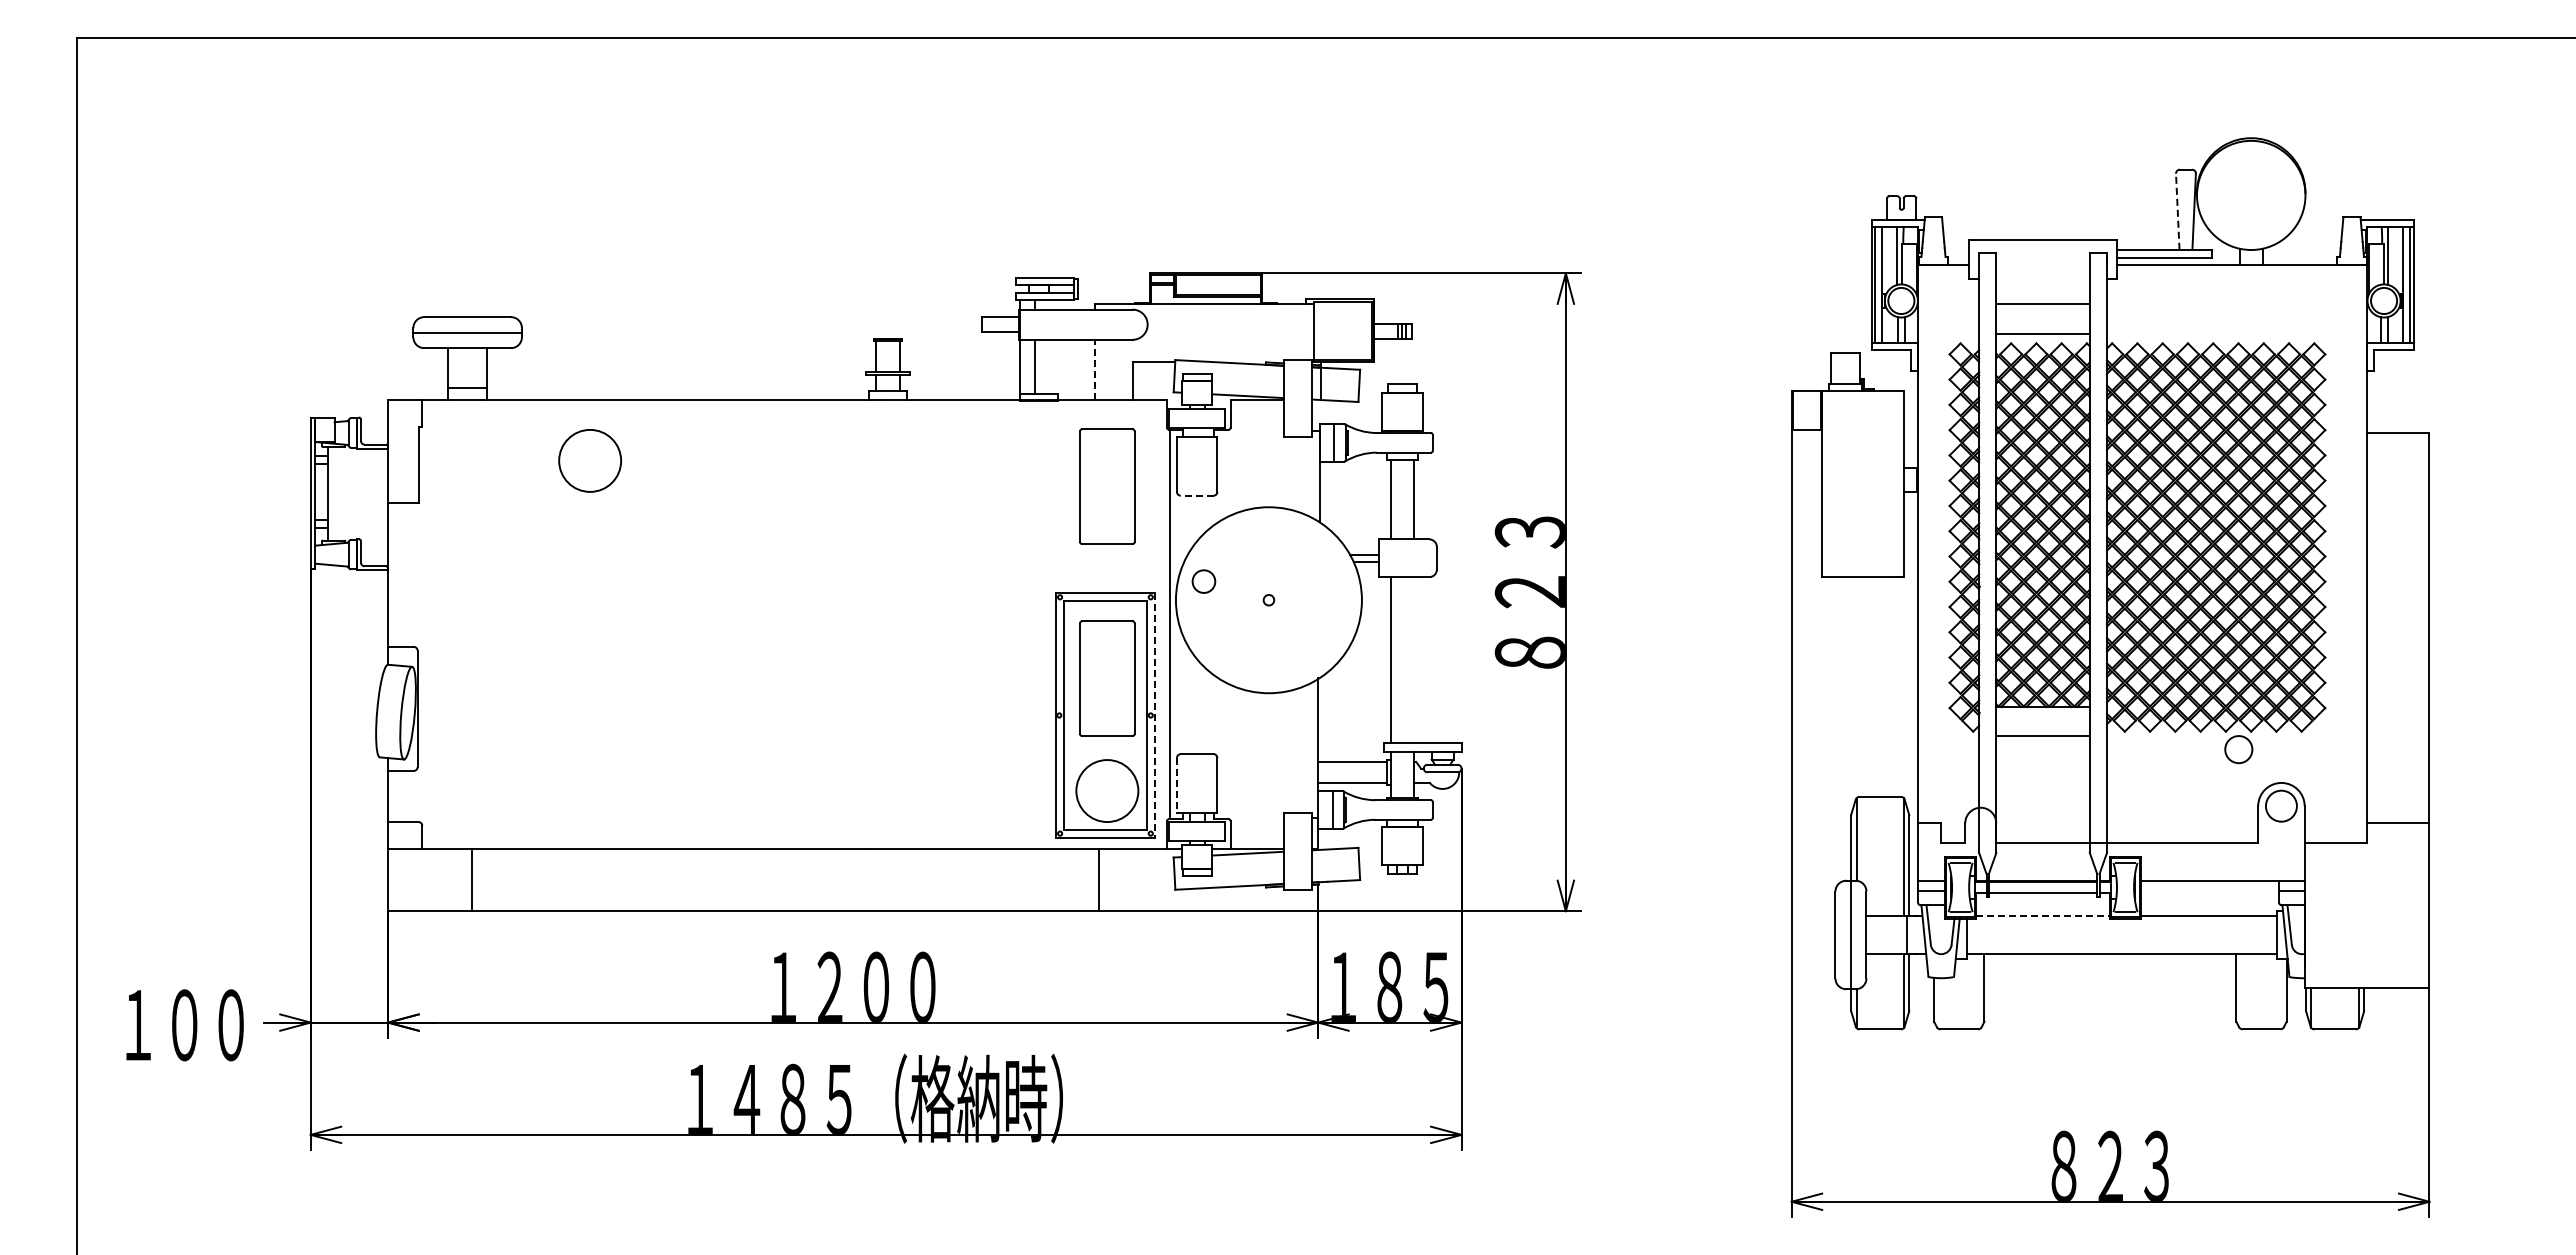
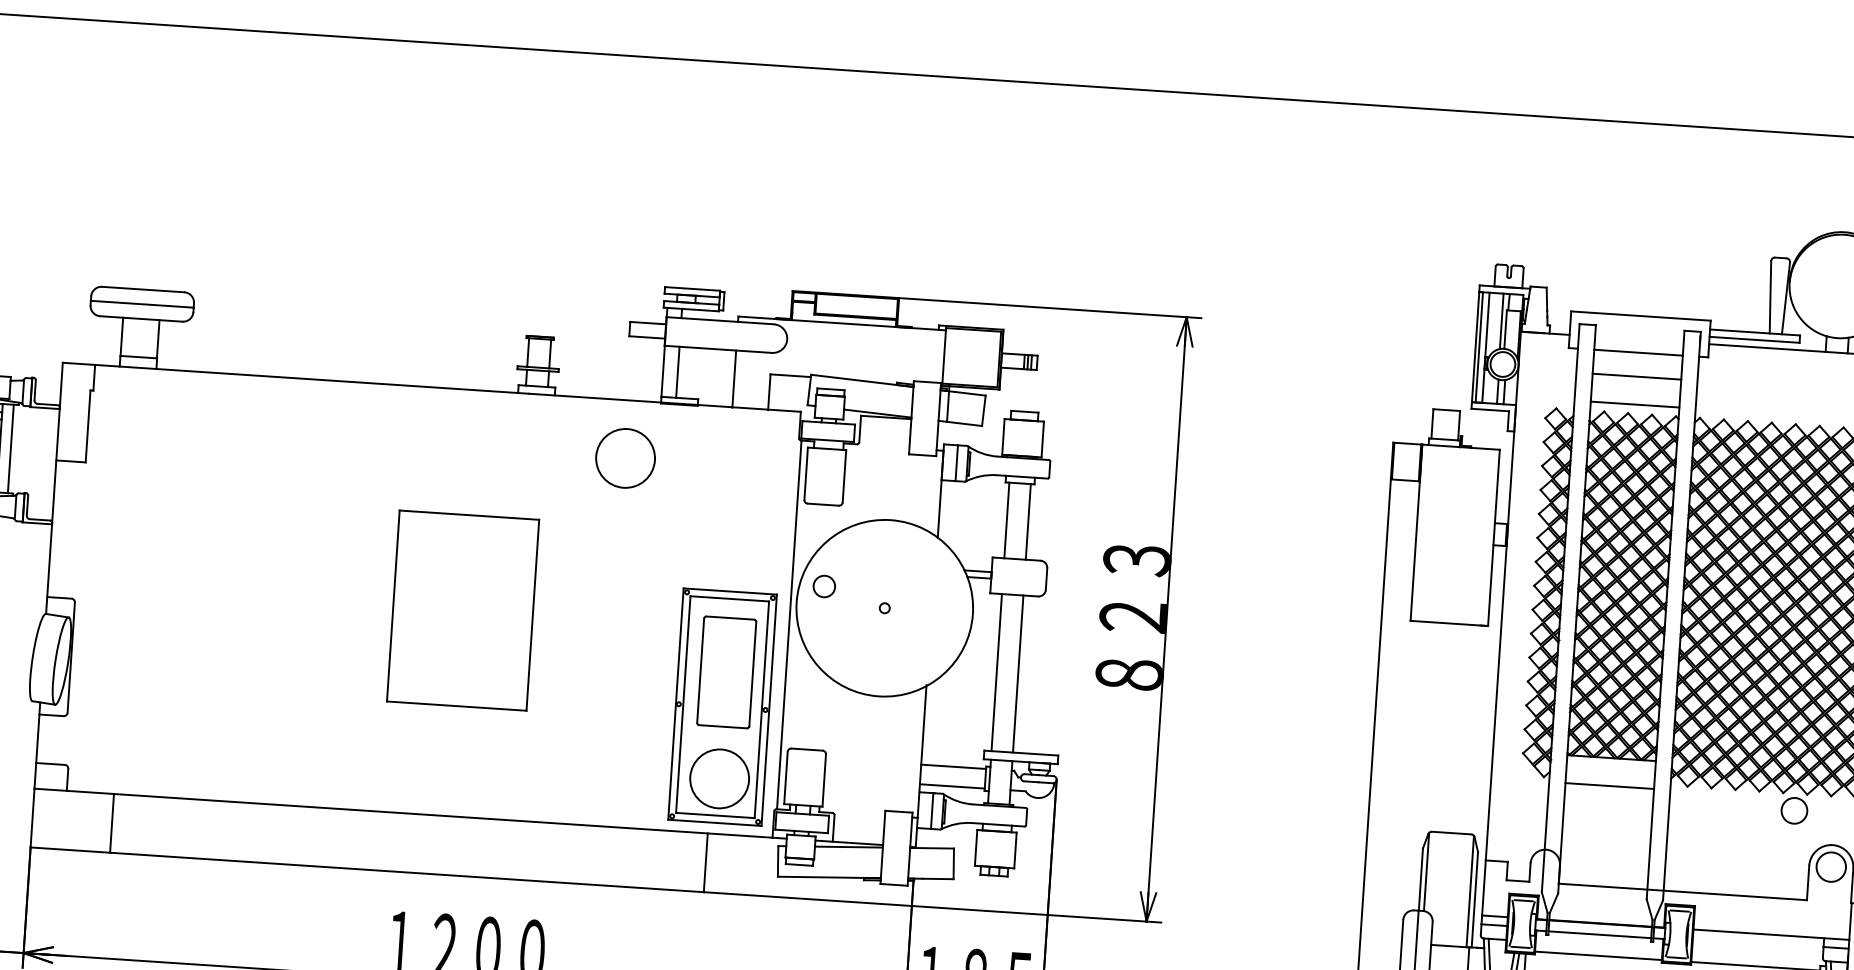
line: (2177, 211) -> (1770, 297), dashed -> solid
line: (2042, 279) -> (1637, 353), added
line: (1094, 369) -> (733, 378), dashed -> solid
circle: (589, 460) -> (624, 458), moved
part: (1107, 486) -> (738, 490), removed
line: (339, 493) -> (10, 448), added
line: (1196, 495) -> (822, 504), dashed -> solid
part: (825, 631) -> (462, 609), added
line: (1413, 659) -> (1018, 673), added
line: (1154, 715) -> (769, 710), dashed -> solid
line: (1176, 785) -> (785, 777), dashed -> solid
line: (2043, 915) -> (1598, 955), dashed -> solid

